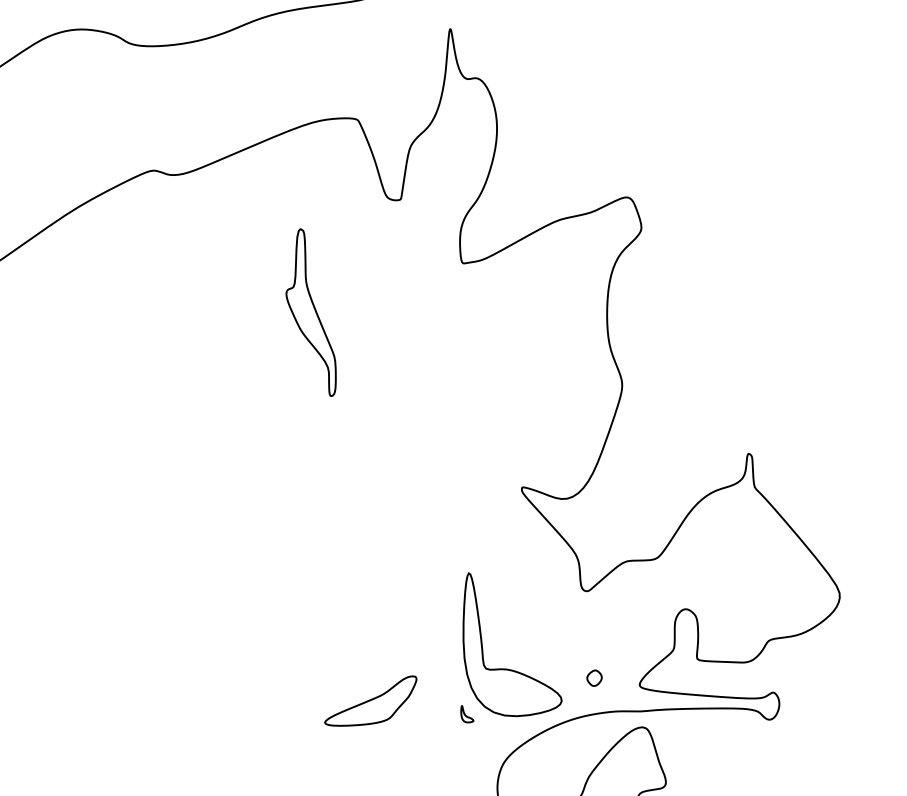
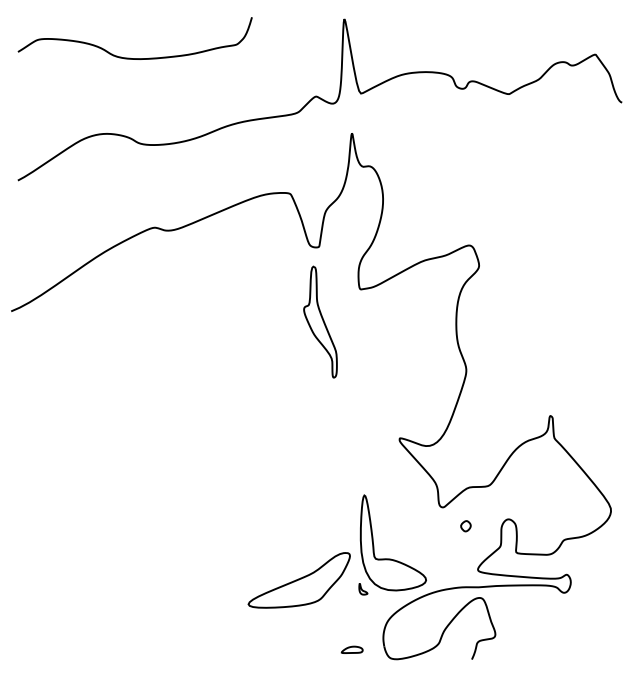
part: (311, 311) -> (320, 321), moved
part: (593, 678) -> (465, 526), moved
part: (369, 701) -> (298, 580), size x1.67

